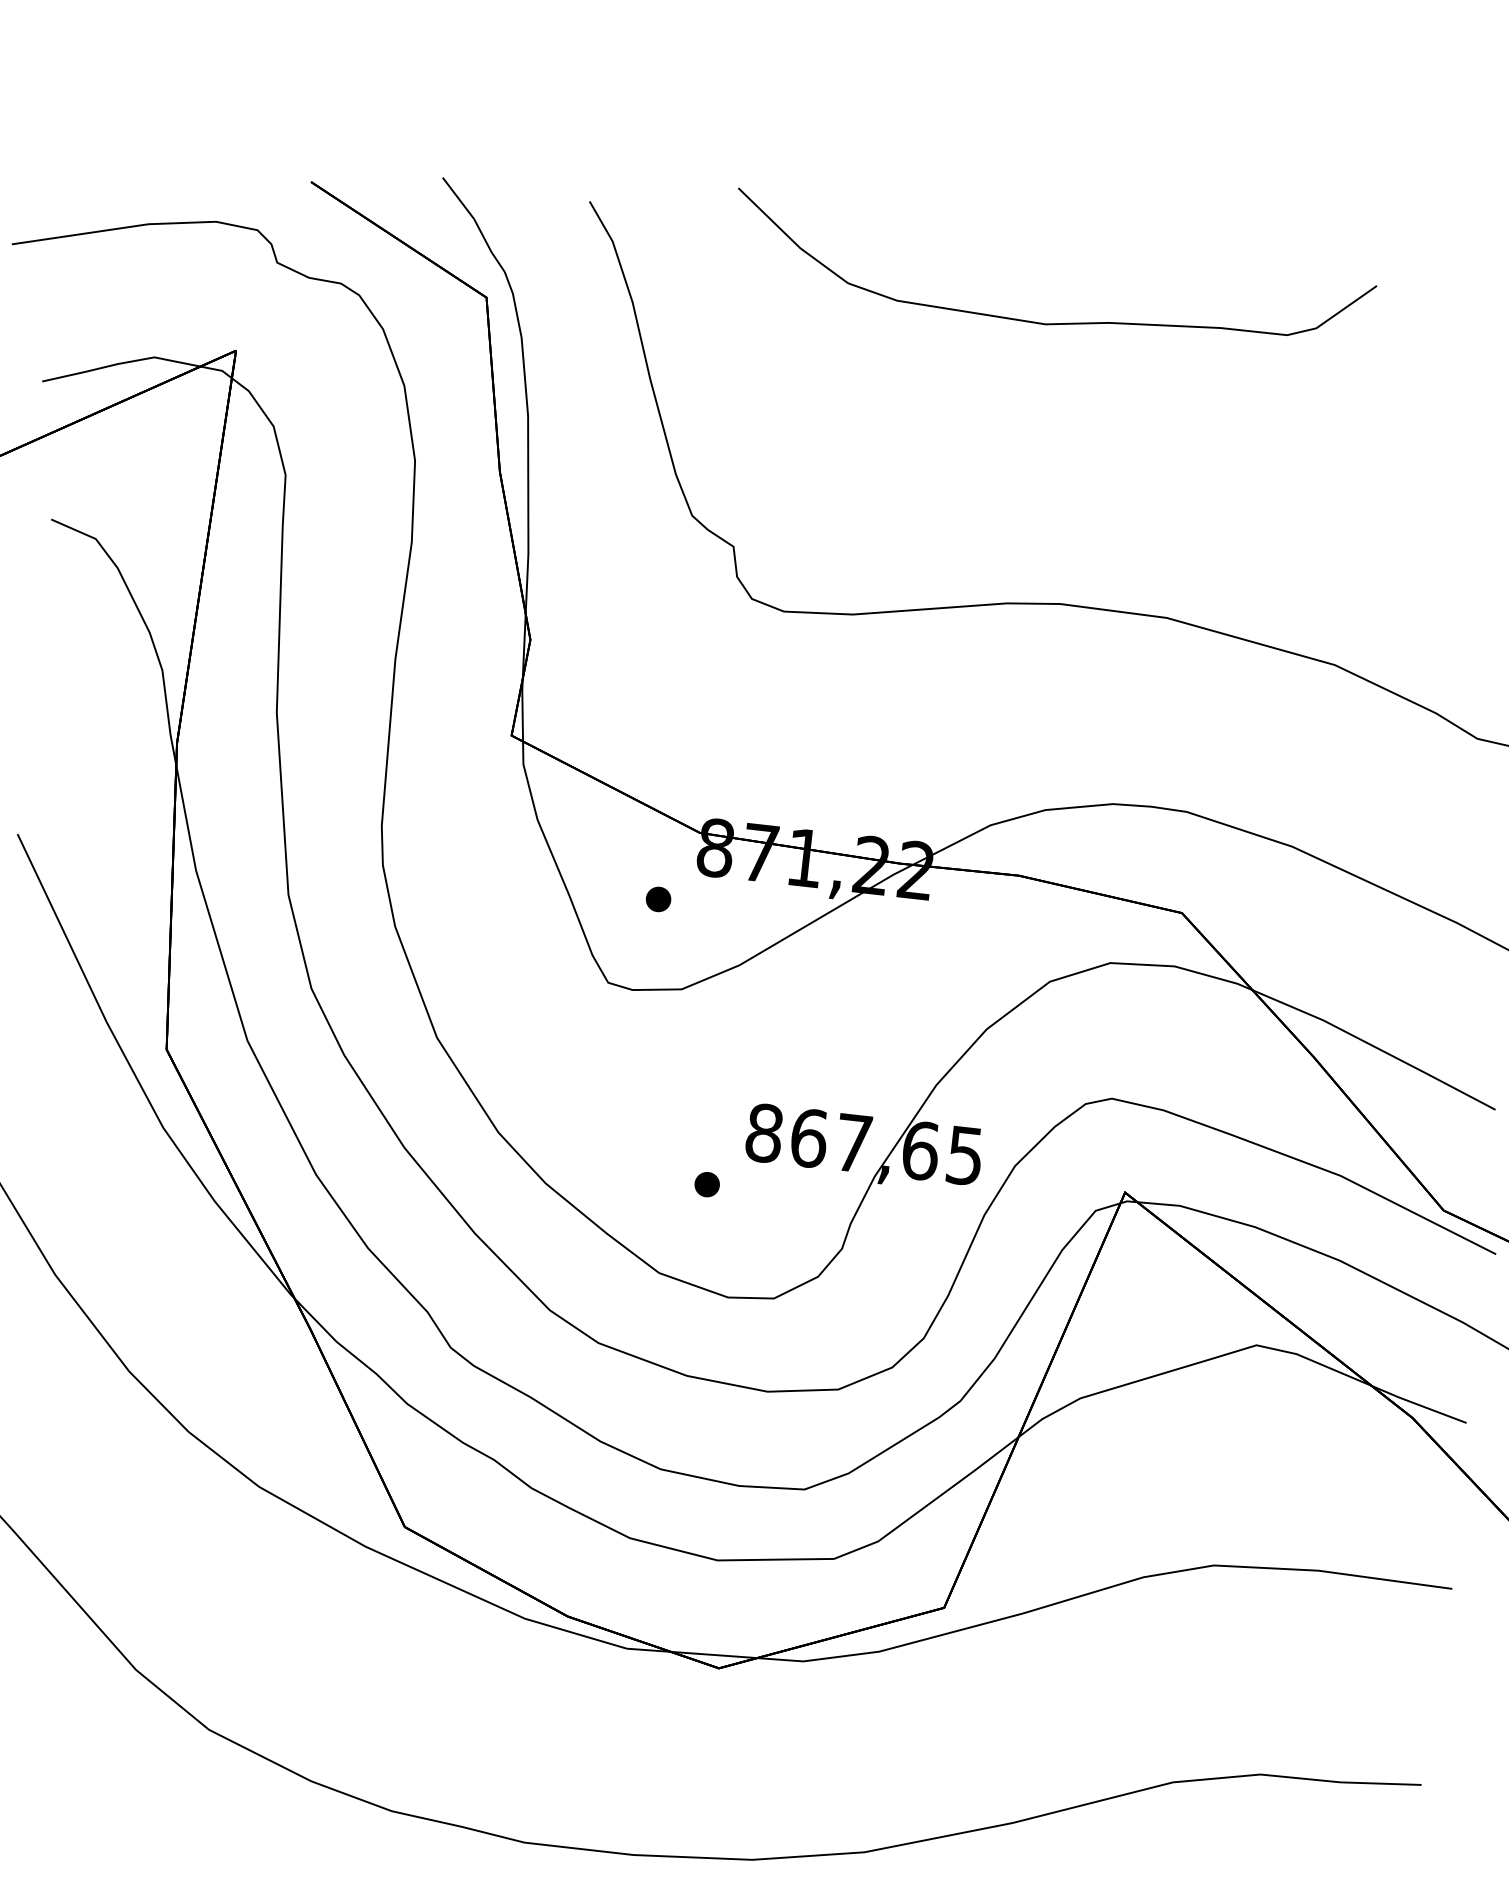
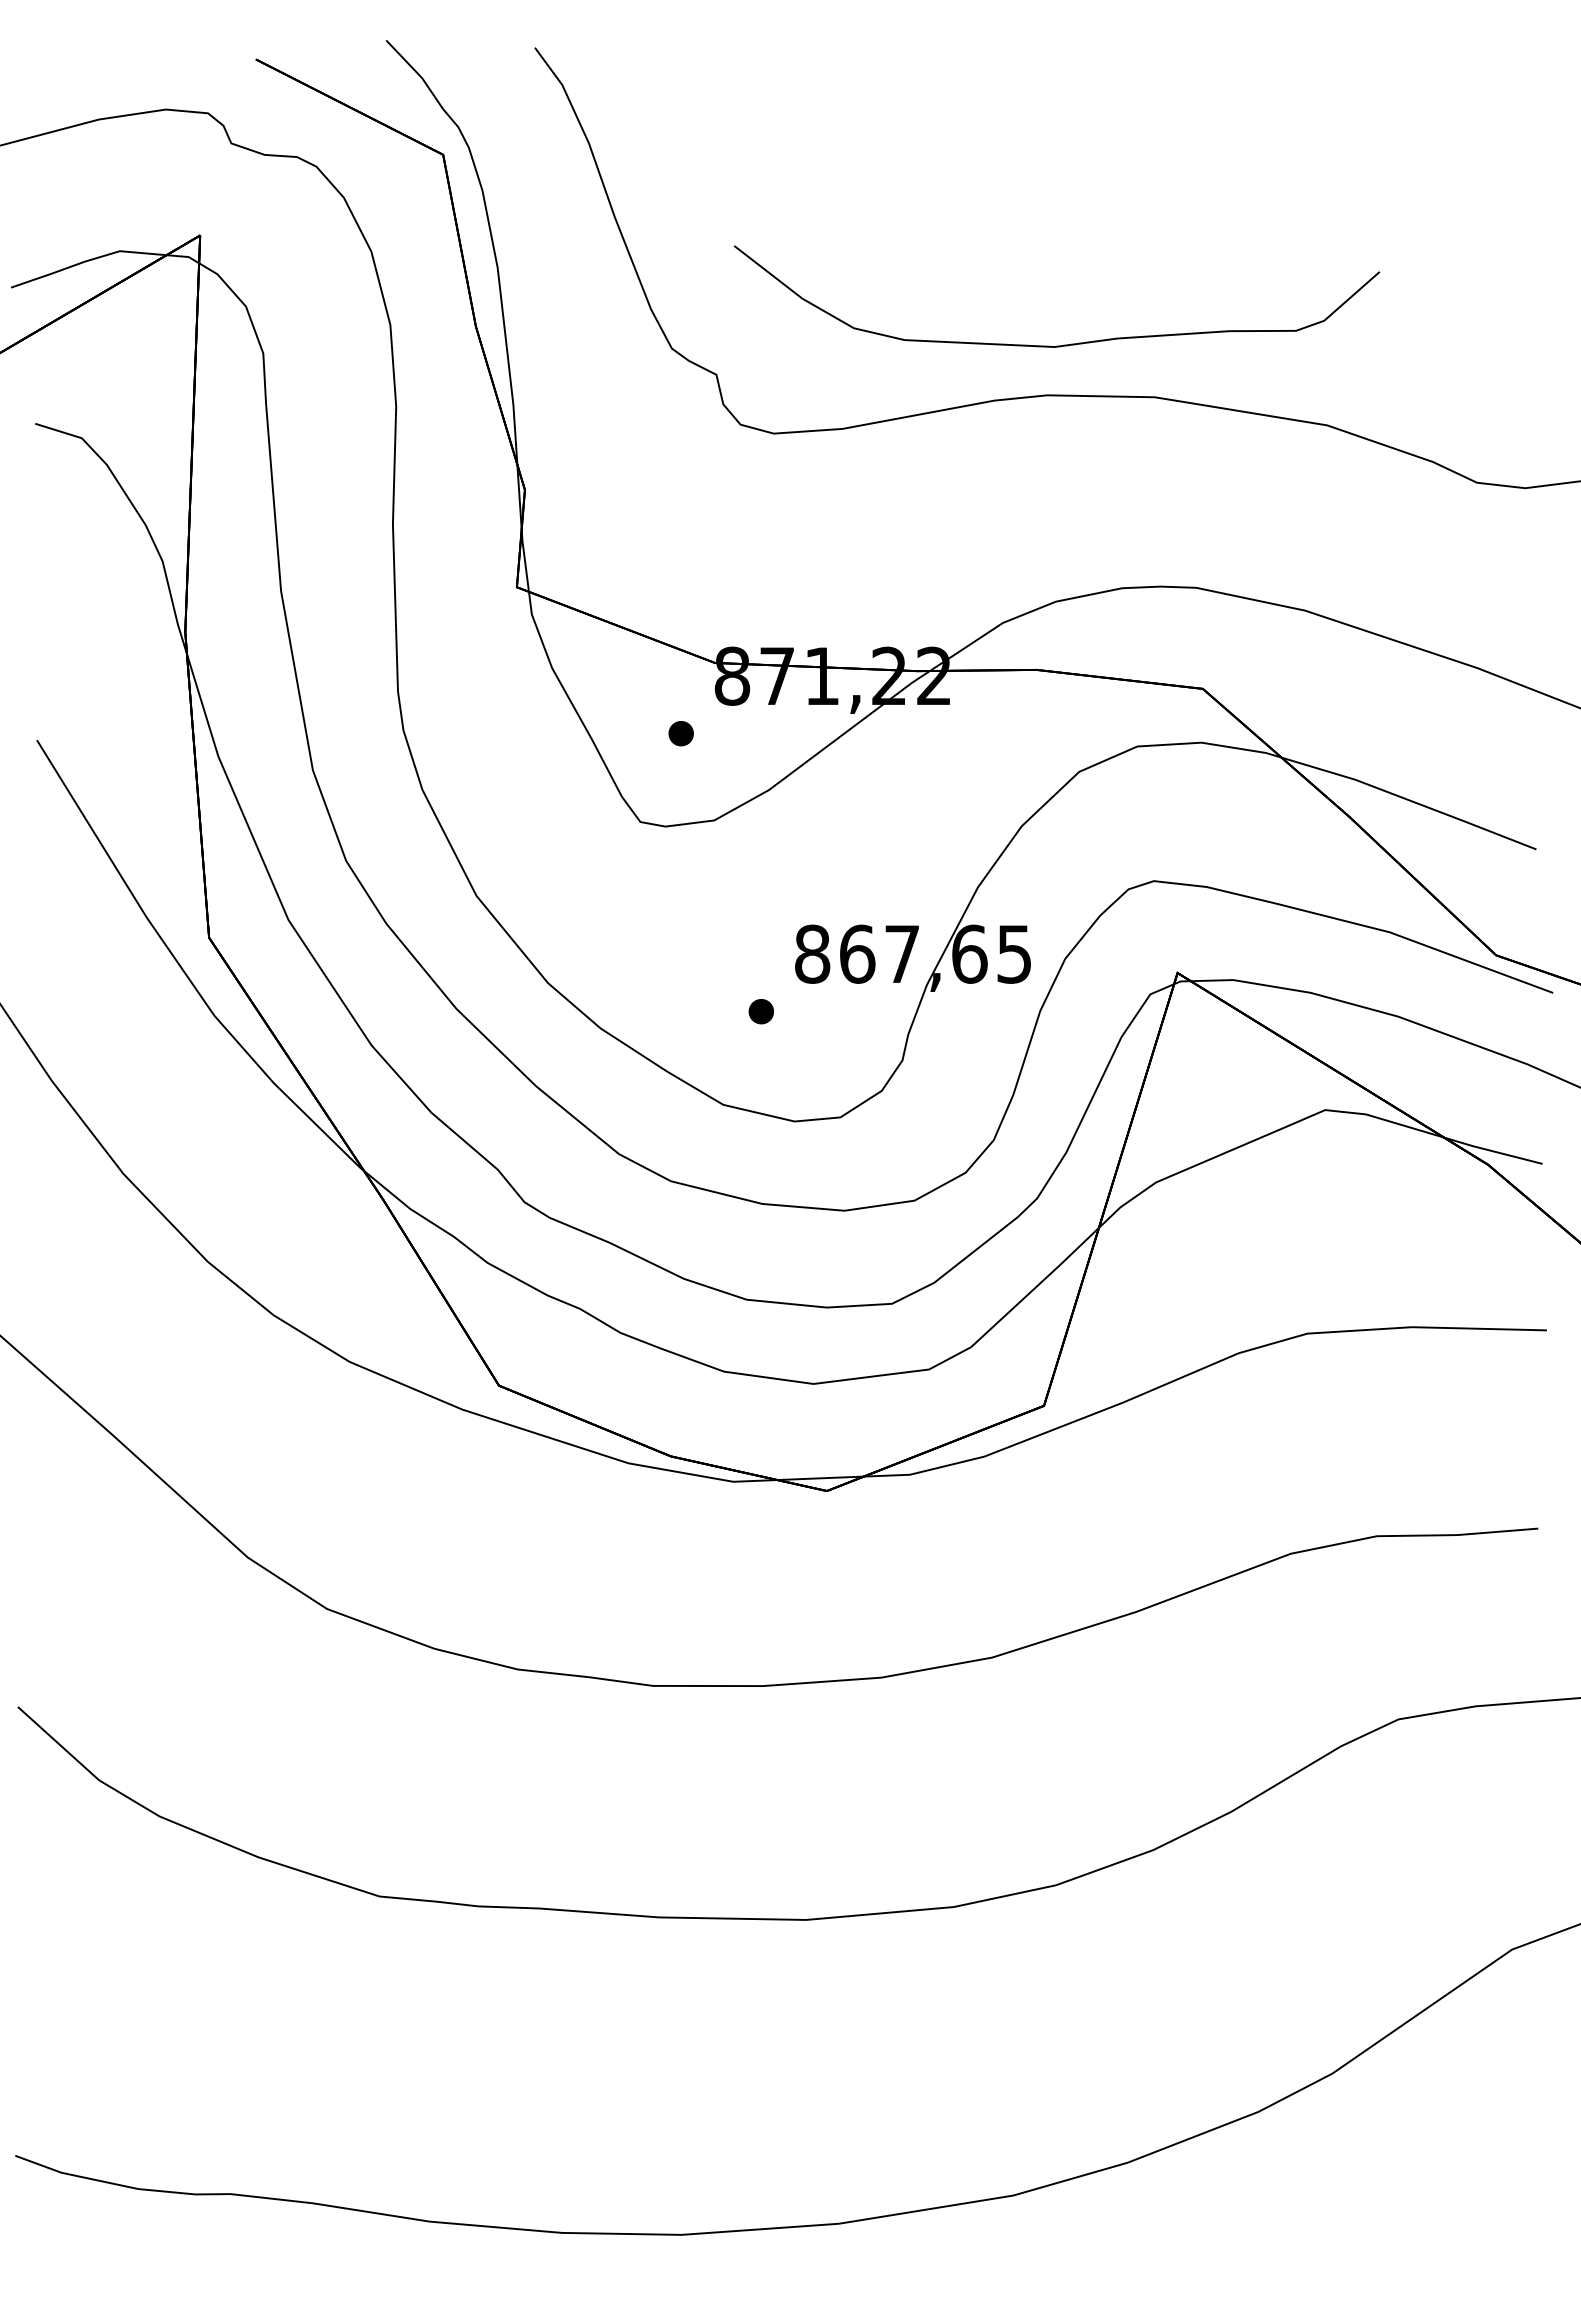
curve: (1054, 322) -> (1063, 344), moved

